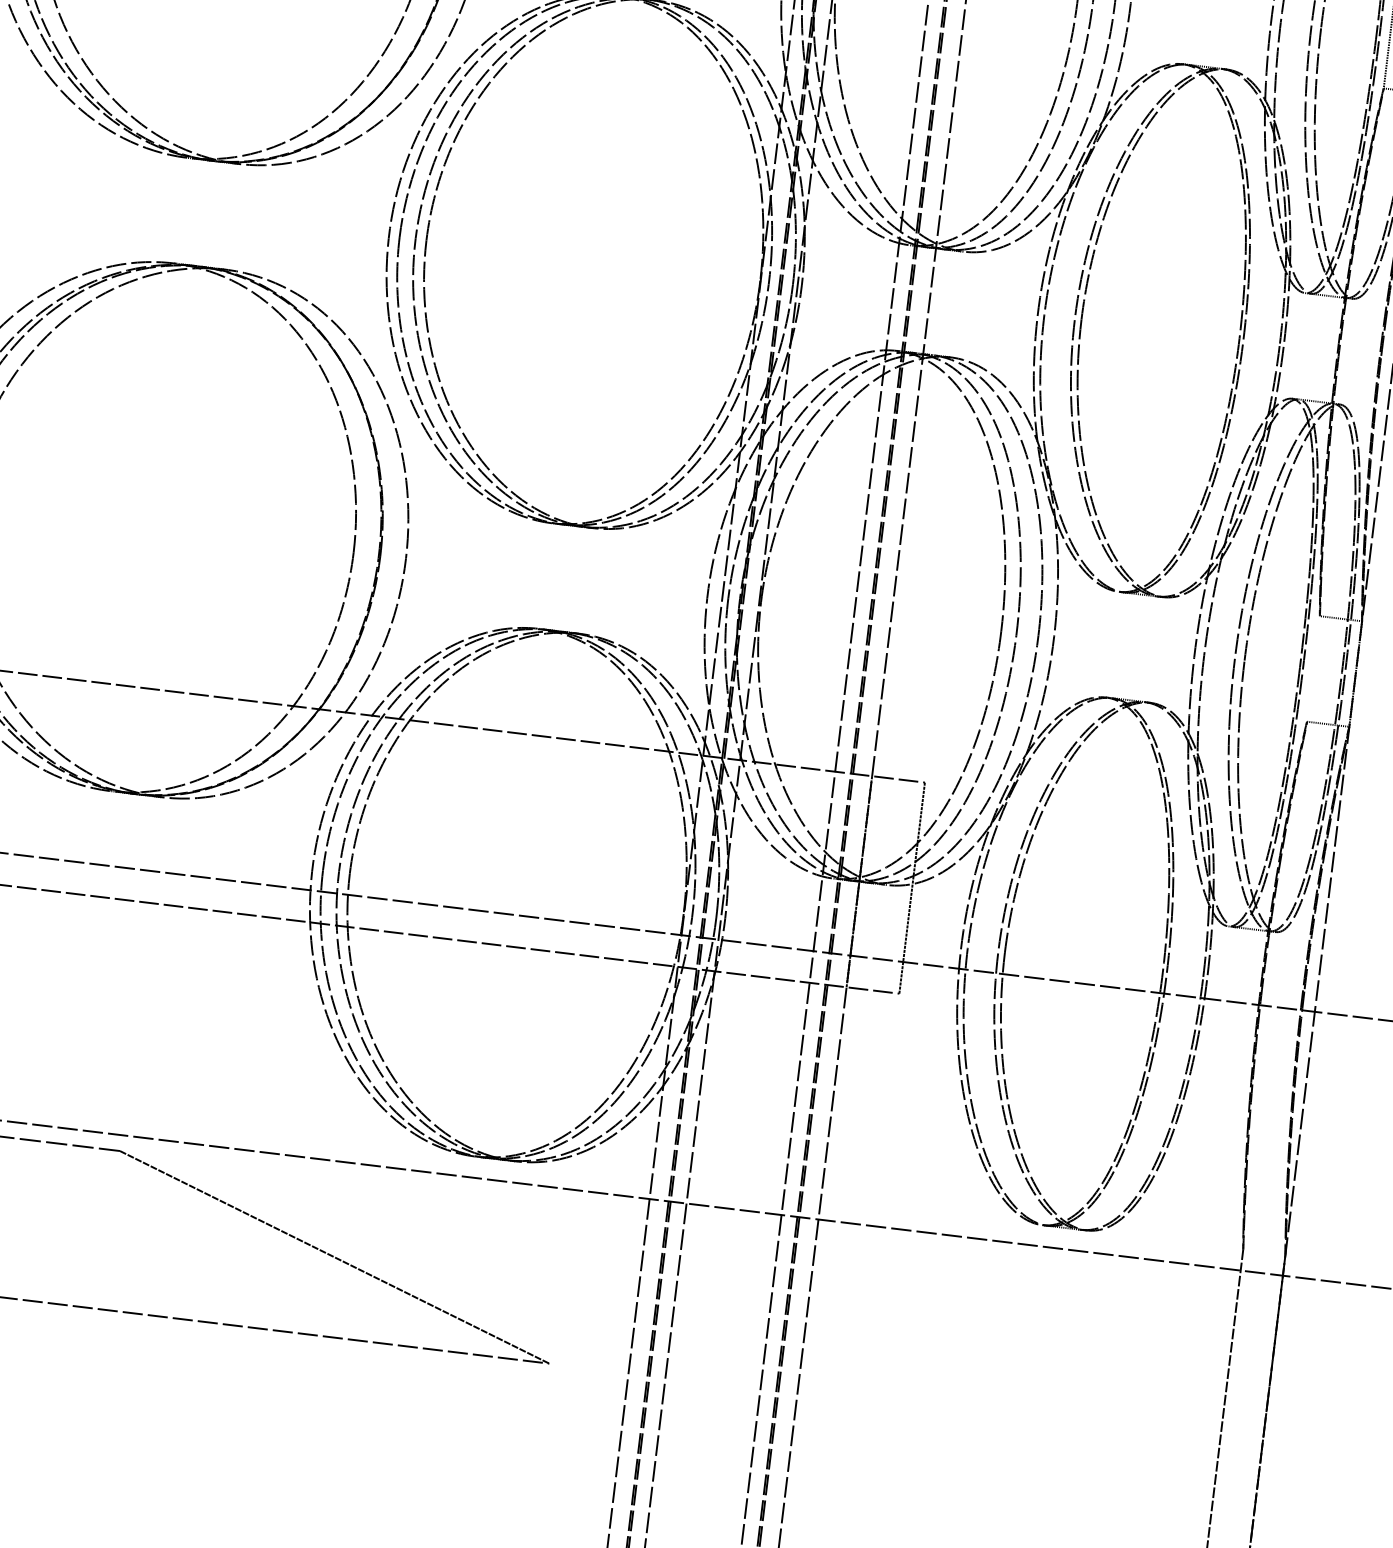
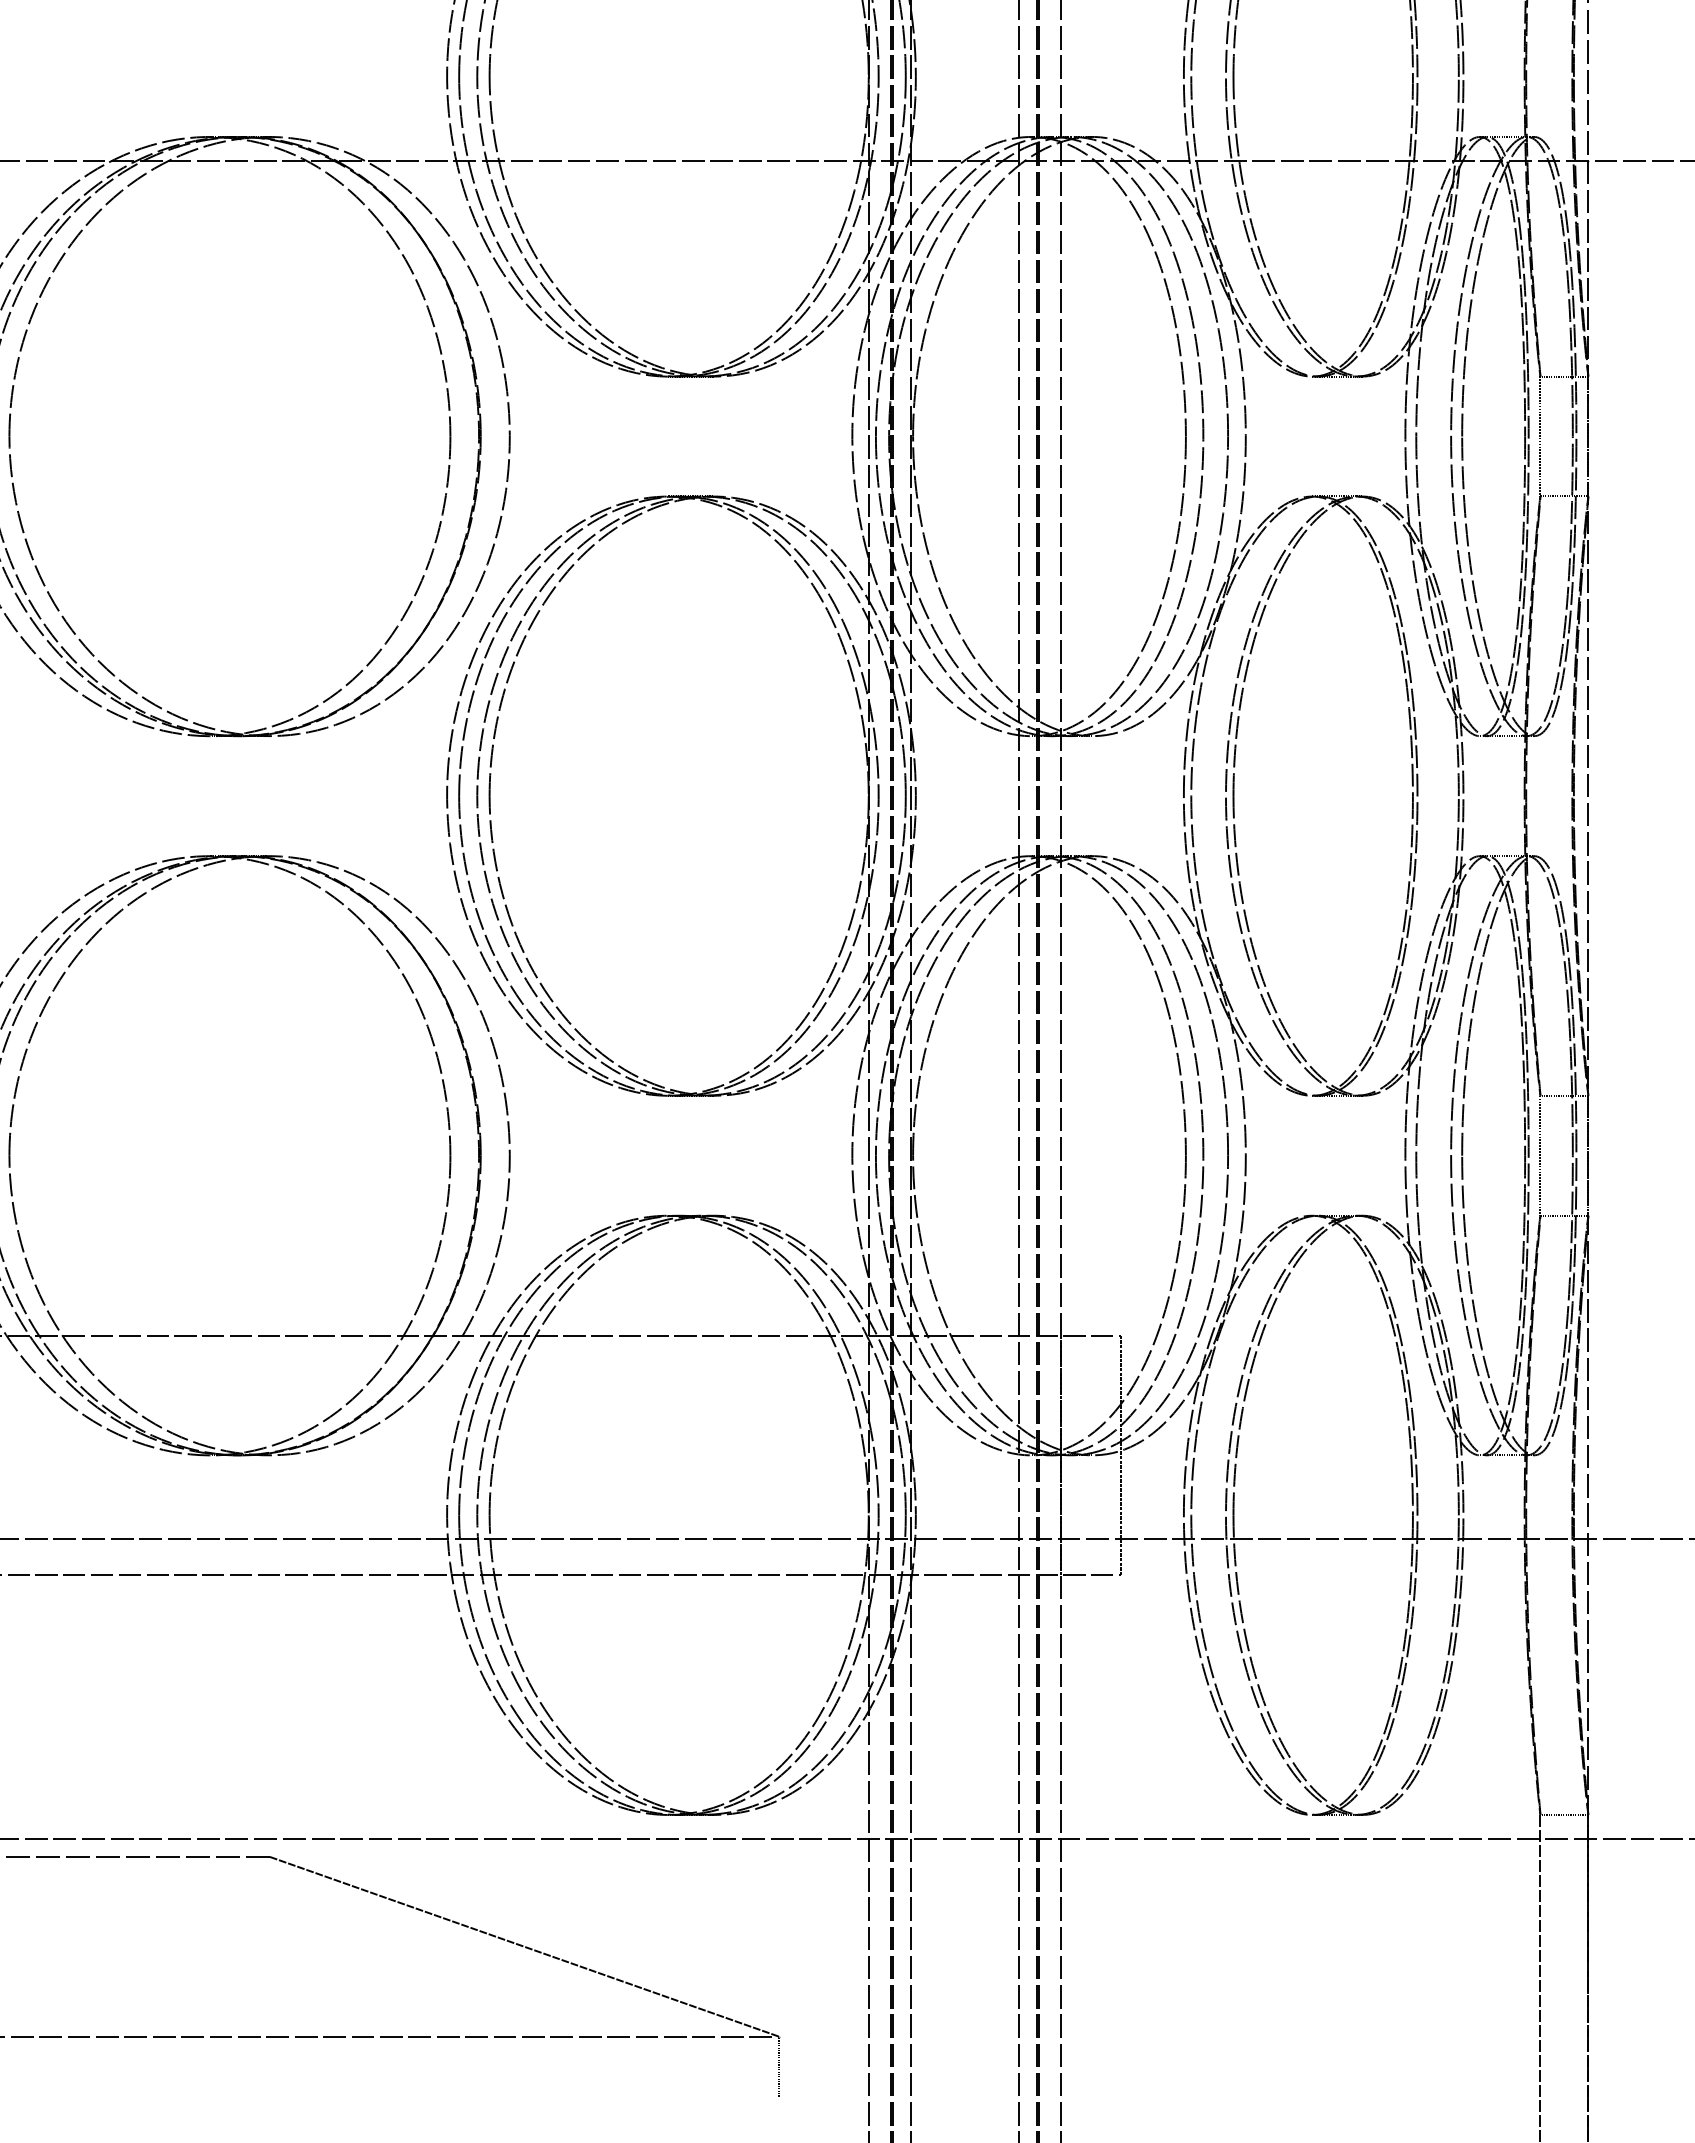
line: (1313, 668) -> (1540, 1155), added
line: (1264, 1251) -> (1564, 1814), added
line: (546, 1389) -> (779, 2066), added

